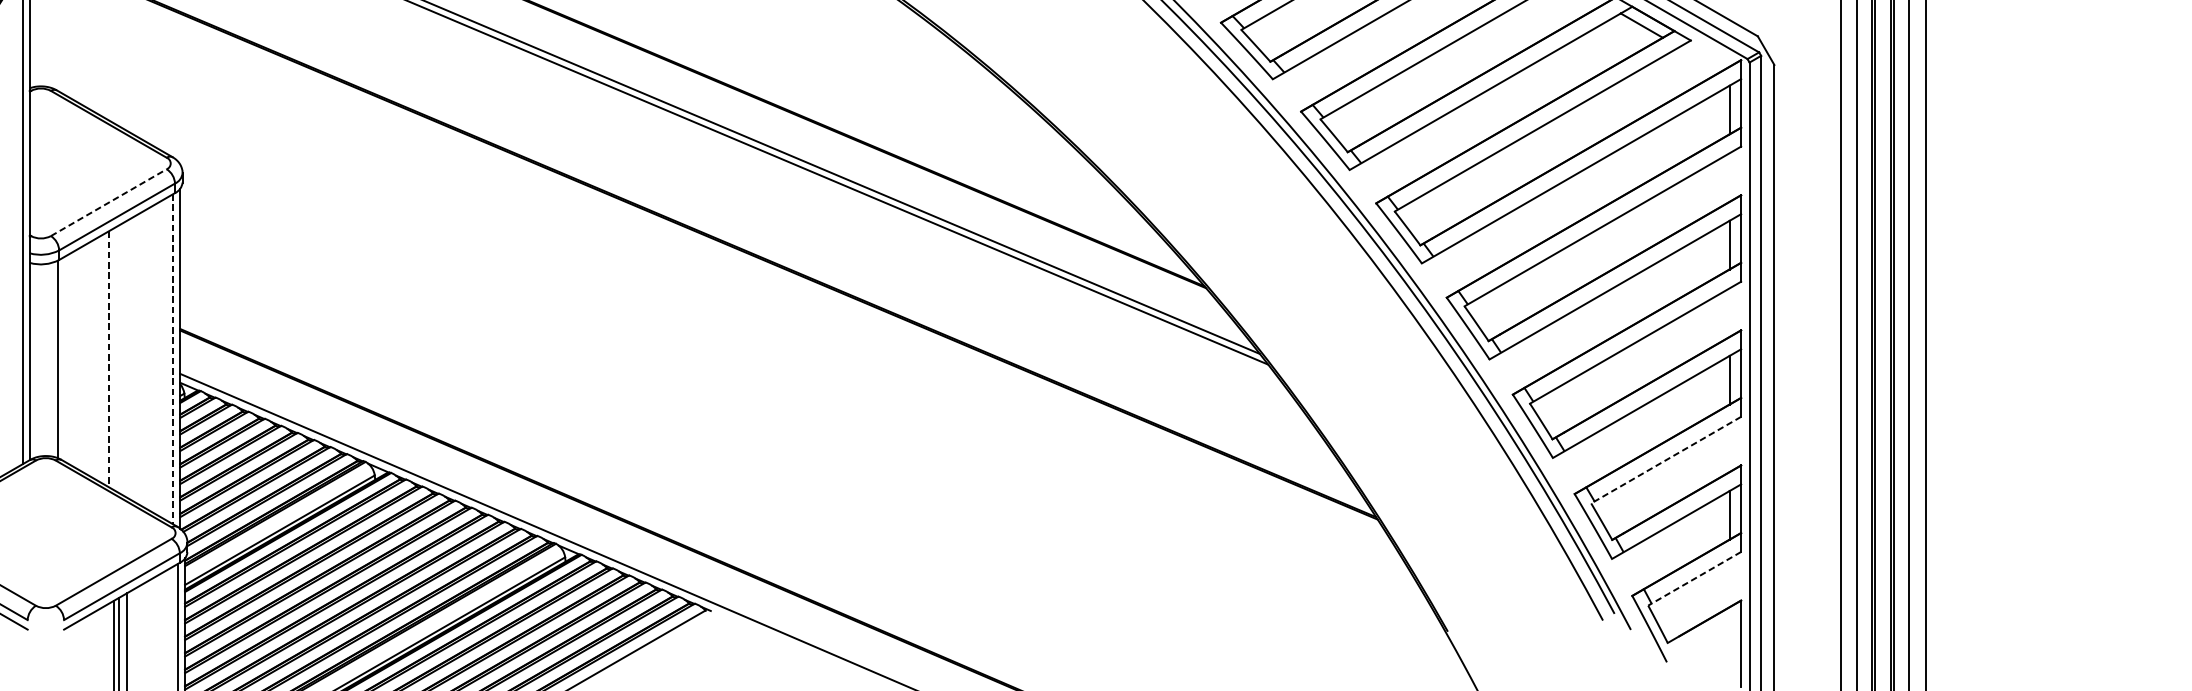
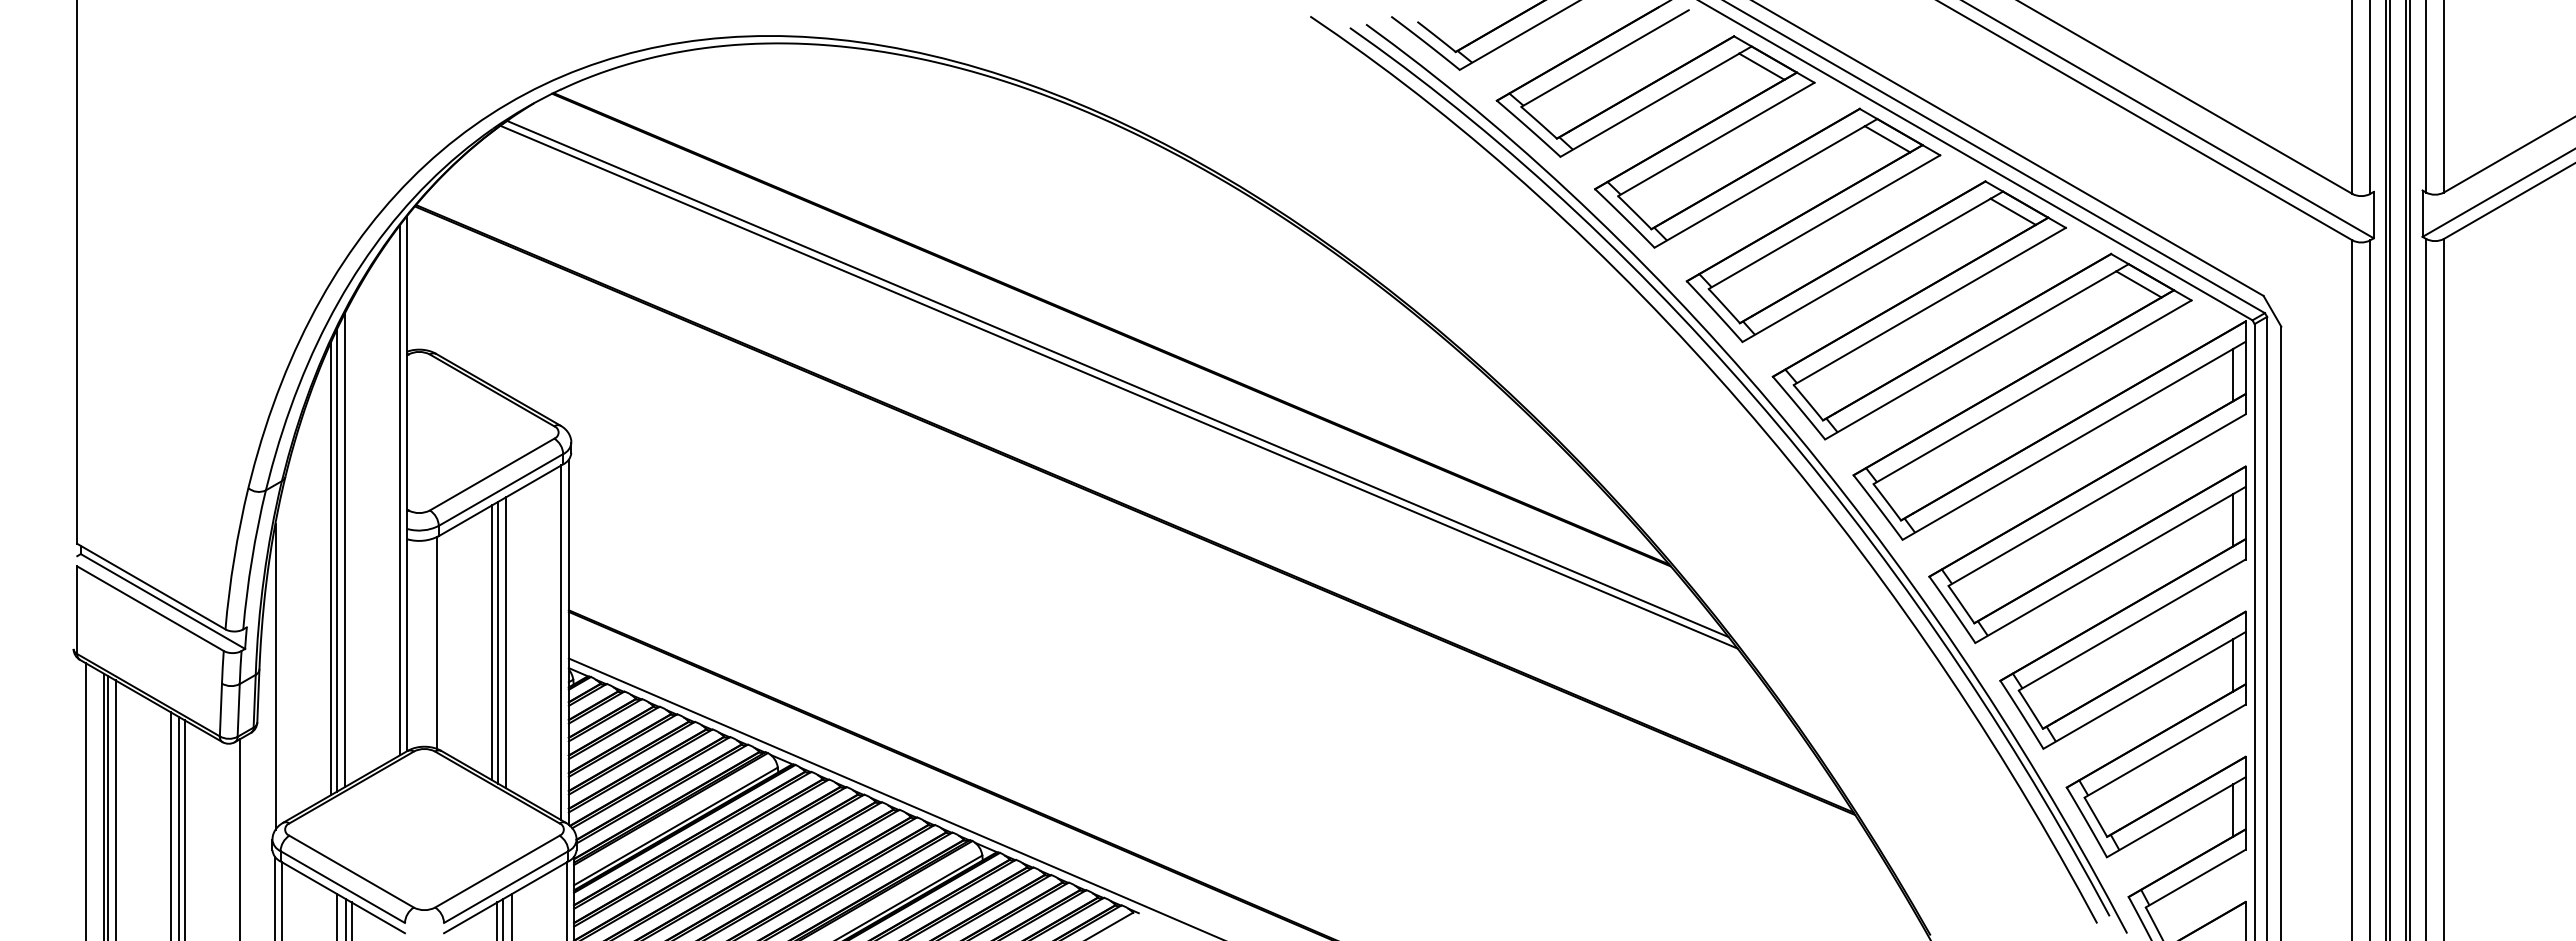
line: (109, 202) -> (492, 474), dashed -> solid
line: (114, 358) -> (498, 642), added
line: (122, 358) -> (506, 642), added
line: (109, 359) -> (492, 643), dashed -> solid
line: (173, 359) -> (561, 643), dashed -> solid
line: (1666, 460) -> (2165, 751), dashed -> solid
line: (1694, 578) -> (2195, 878), dashed -> solid

